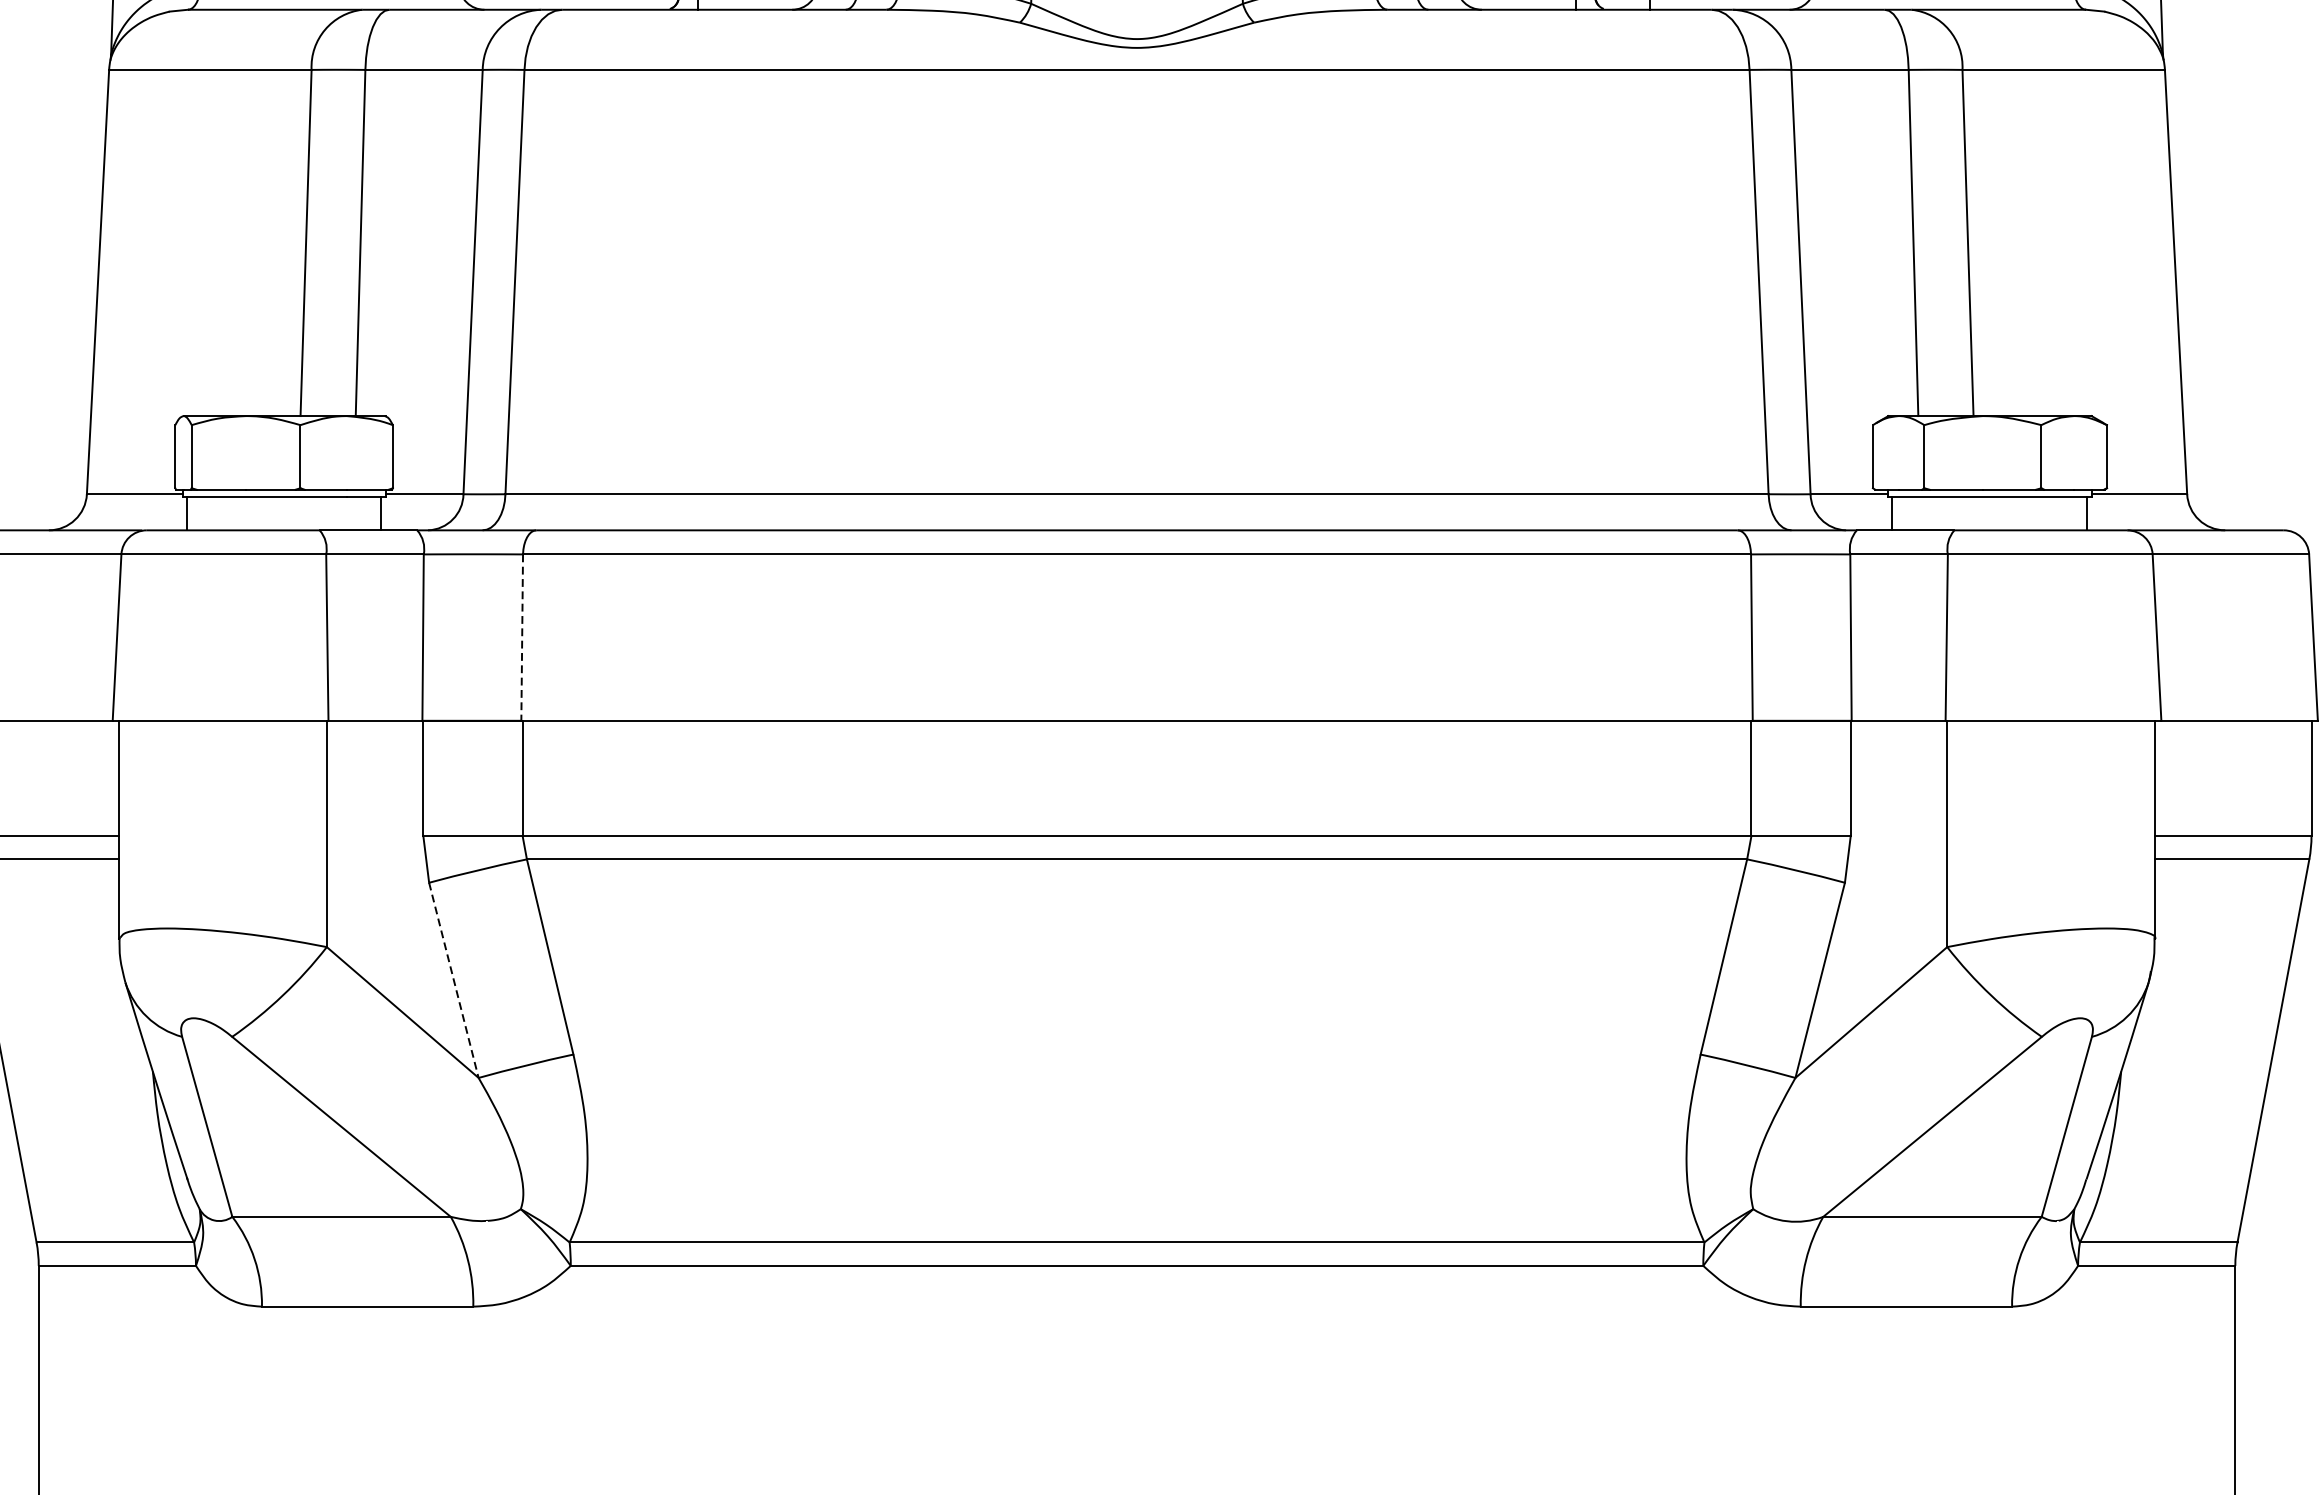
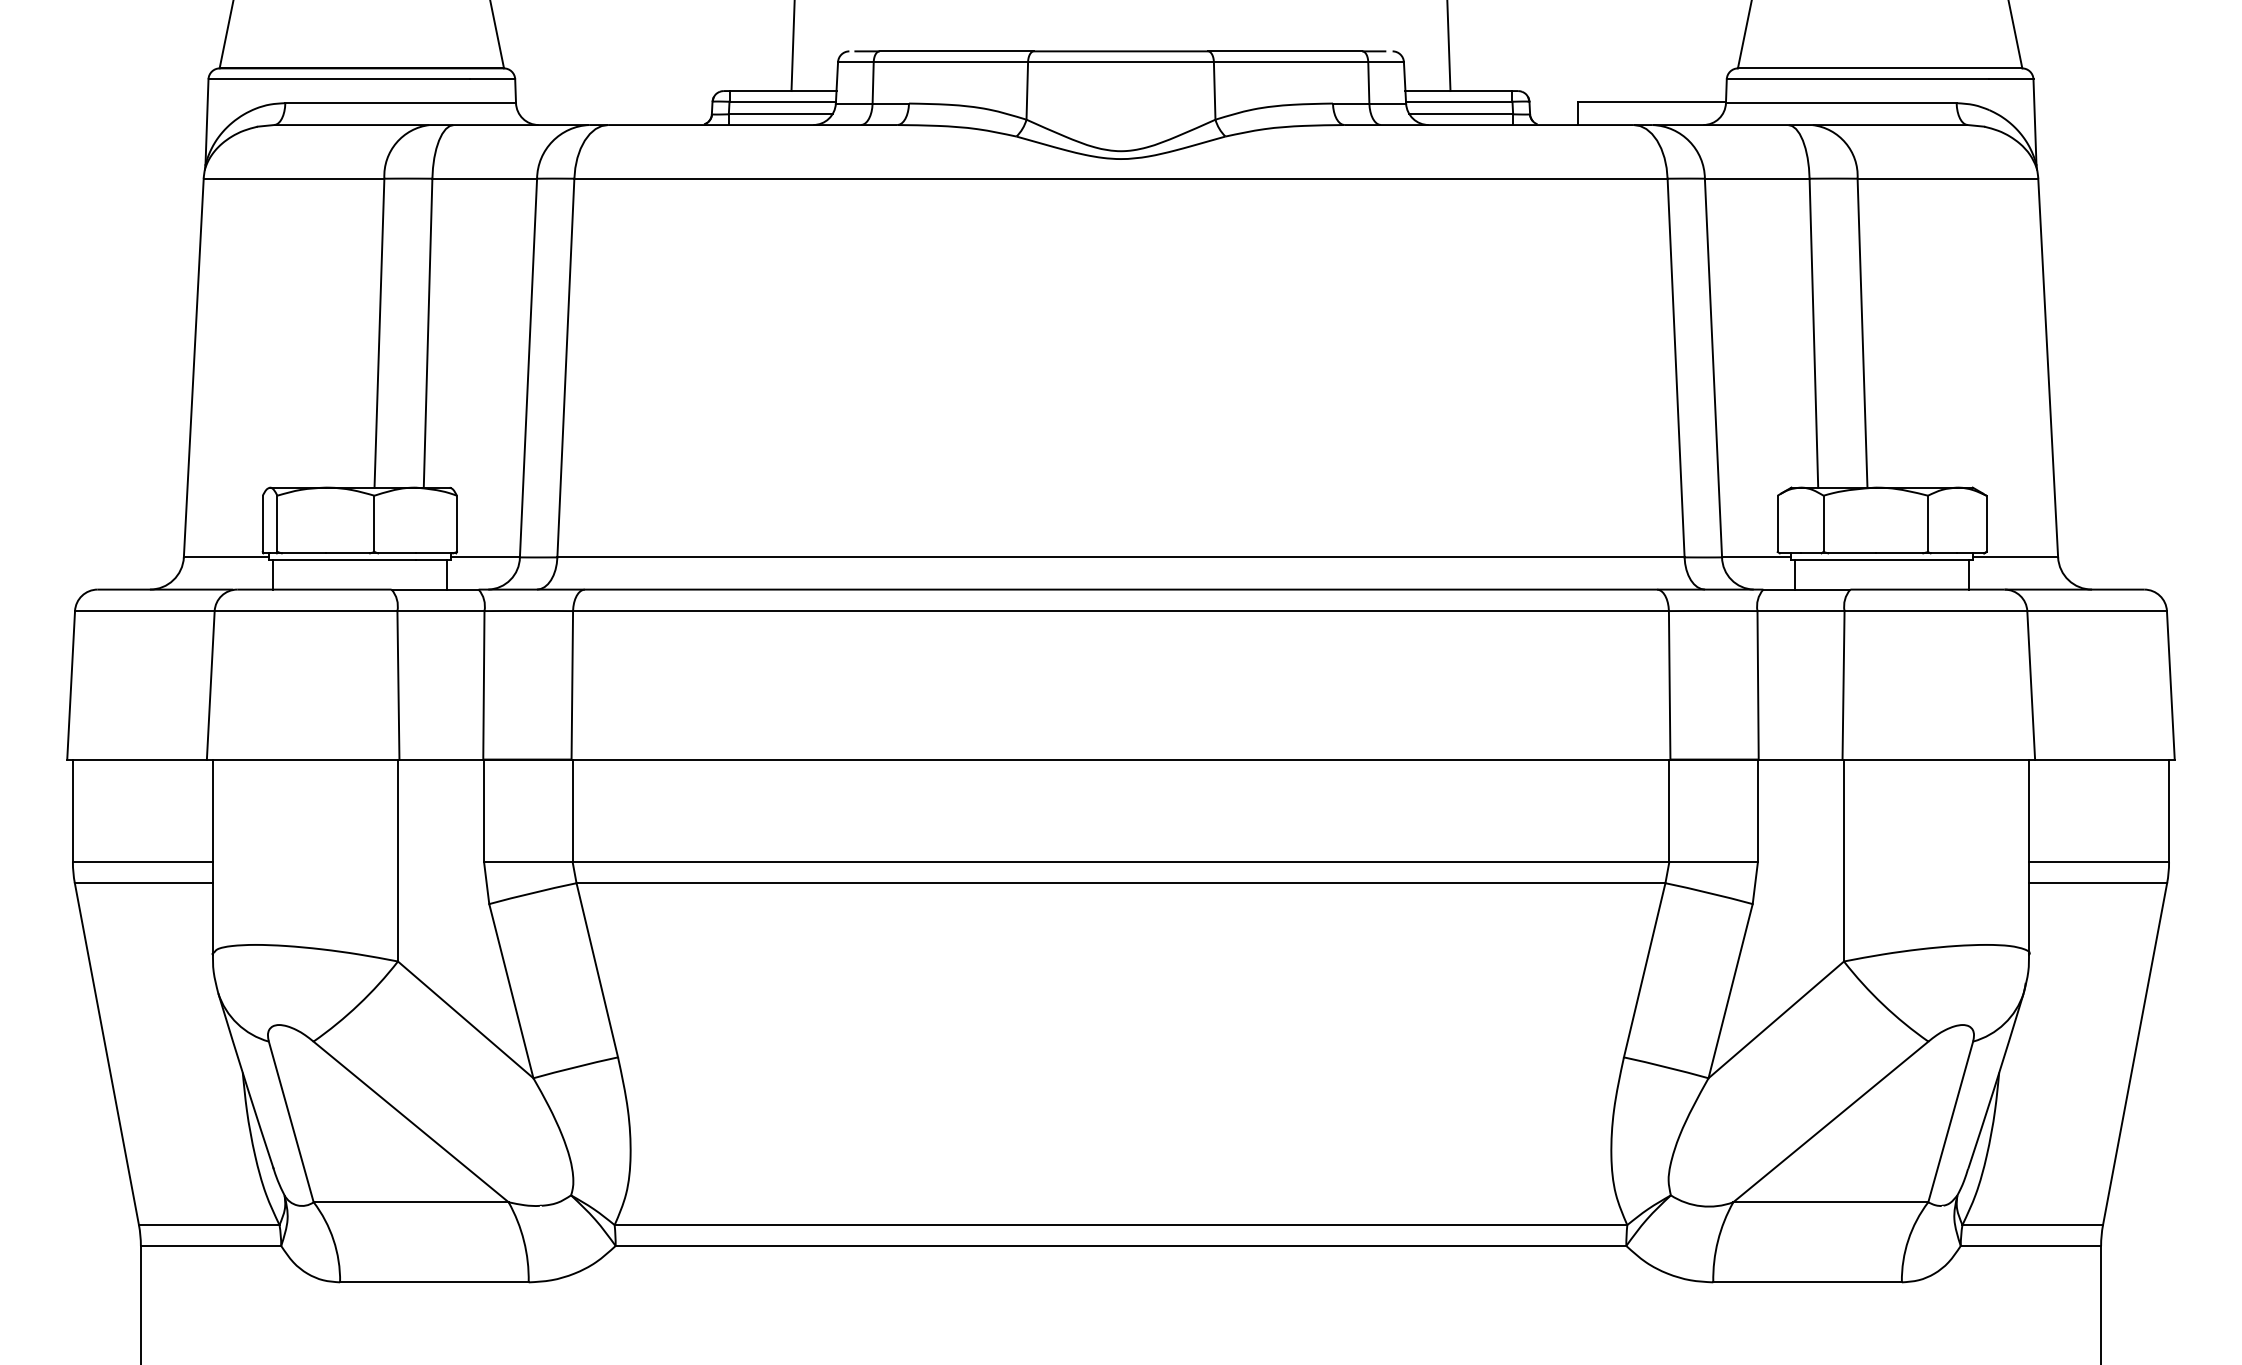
line: (522, 637) -> (572, 685), dashed -> solid
line: (454, 980) -> (511, 991), dashed -> solid

